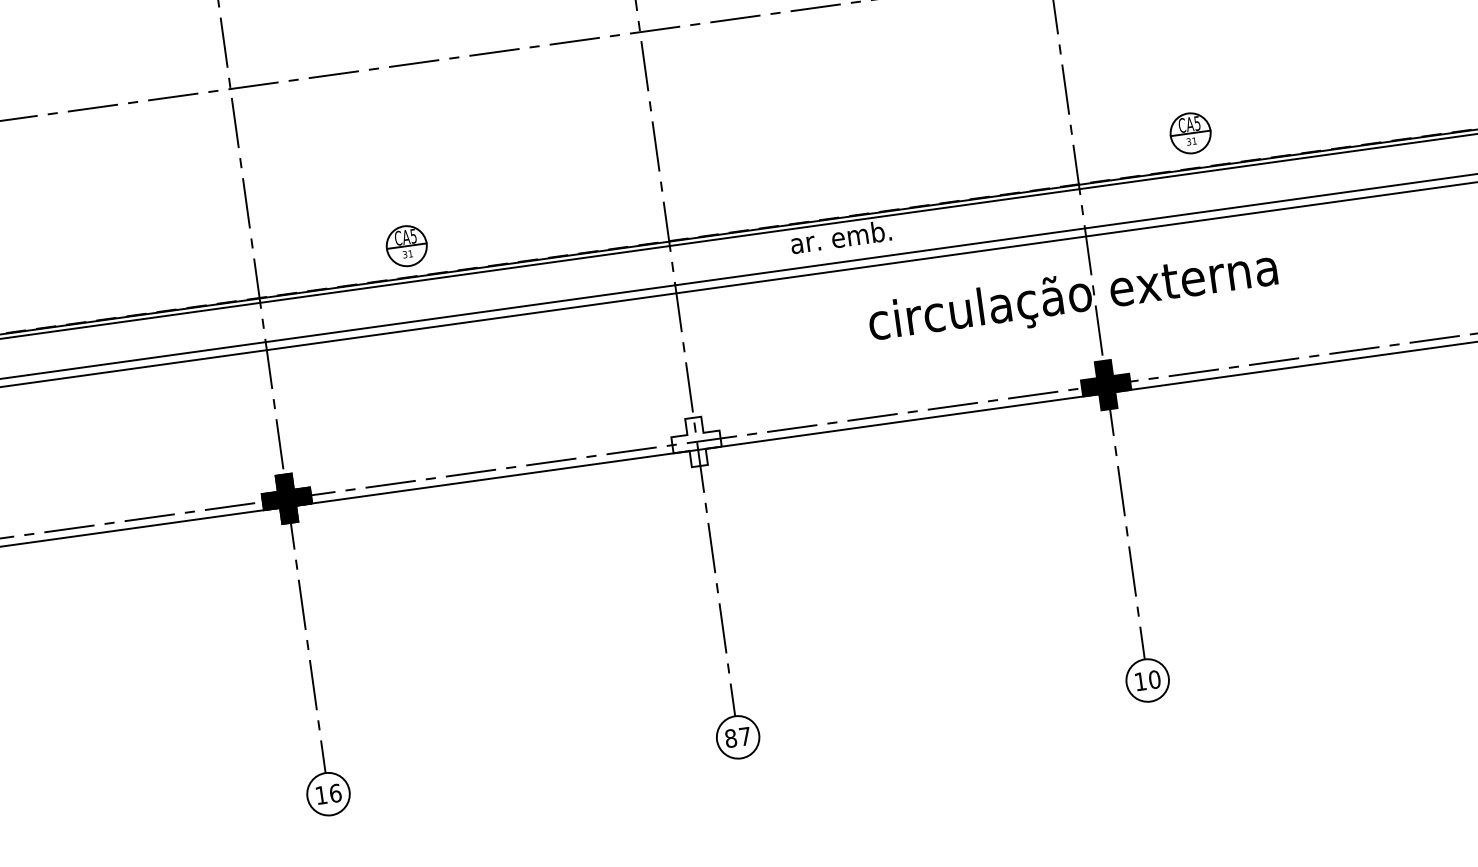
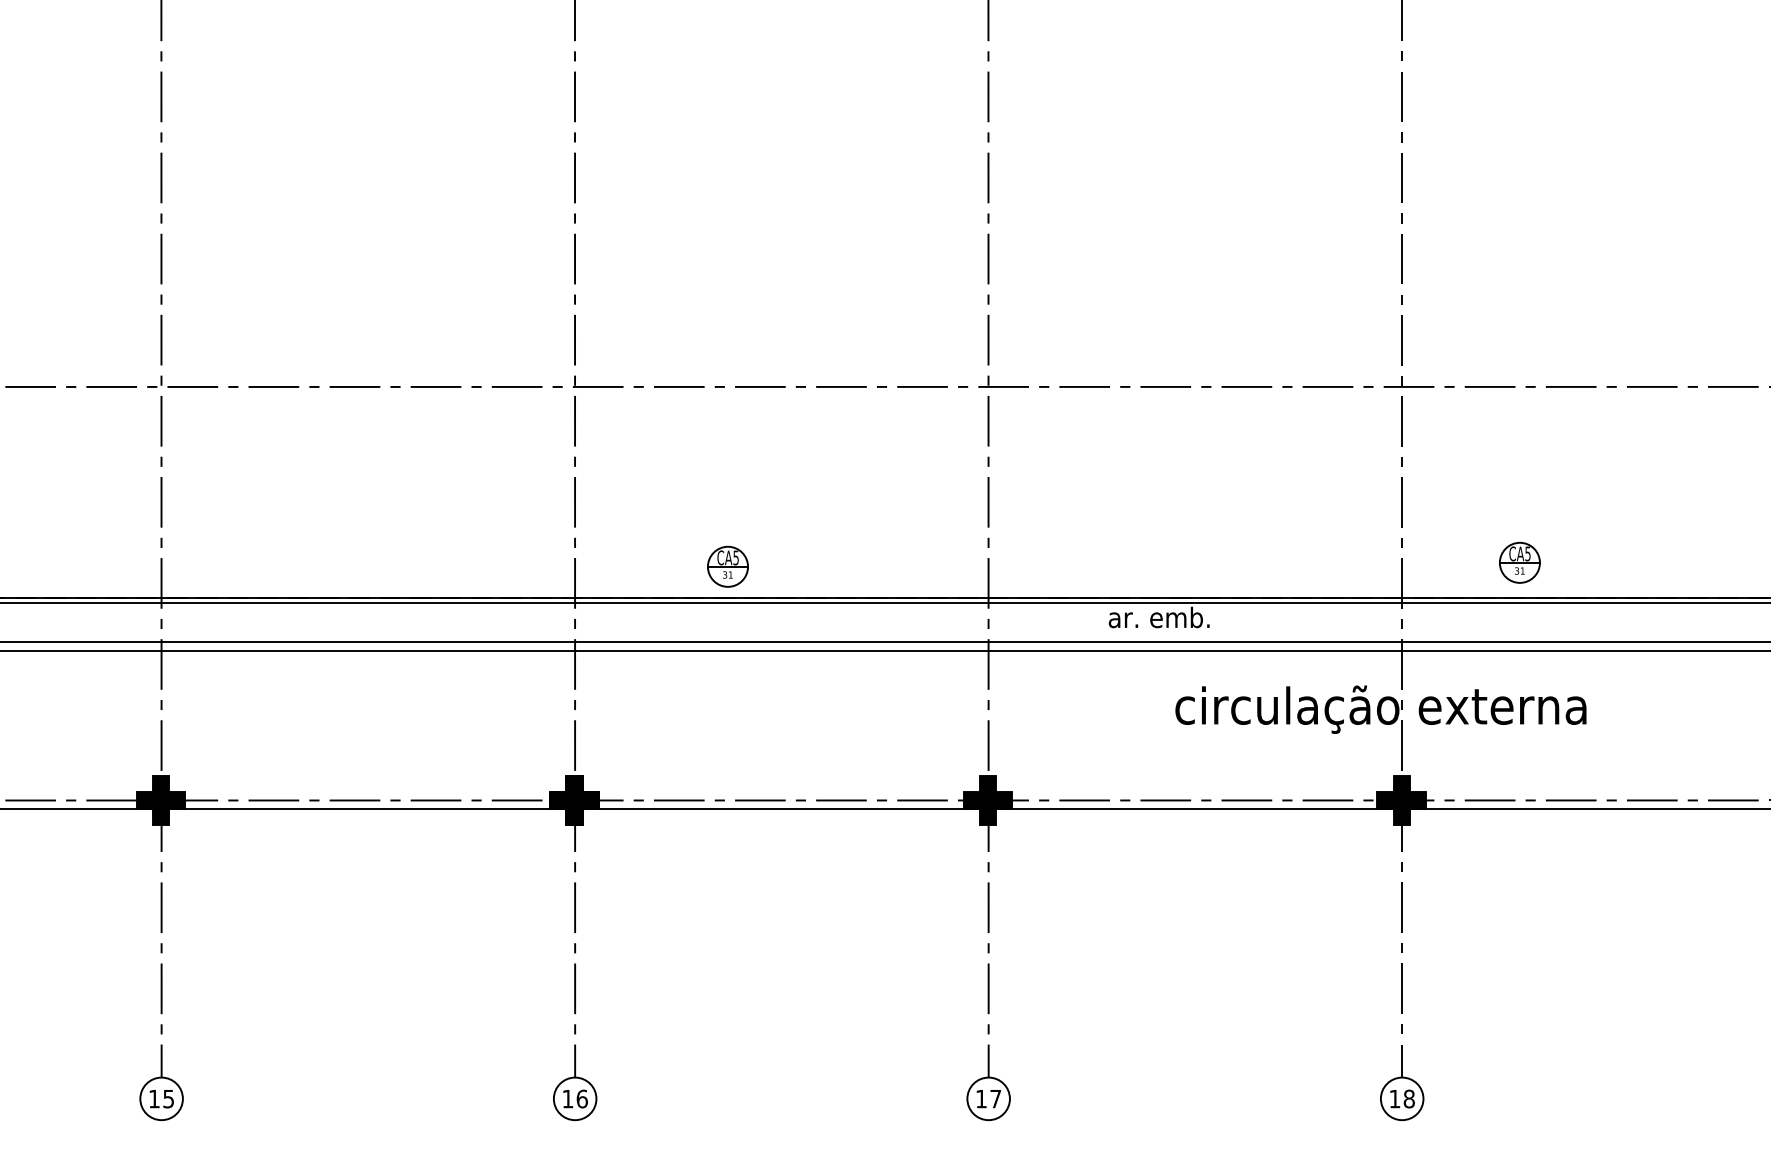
fill: (695, 441) -> (987, 800), added
text: (1154, 680) -> (1408, 1099), 10 -> 18
text: (730, 737) -> (981, 1098), 87 -> 17

